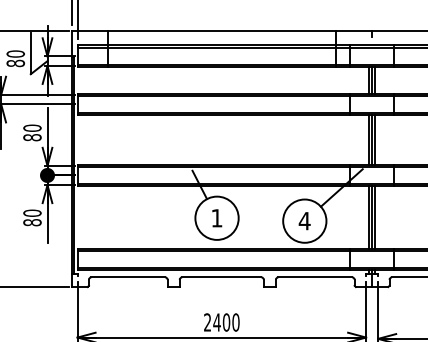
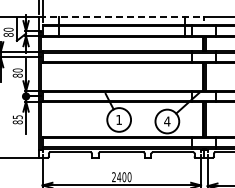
line: (221, 31) -> (121, 17), solid -> dashed
text: (31, 213) -> (17, 117), 80 -> 85

